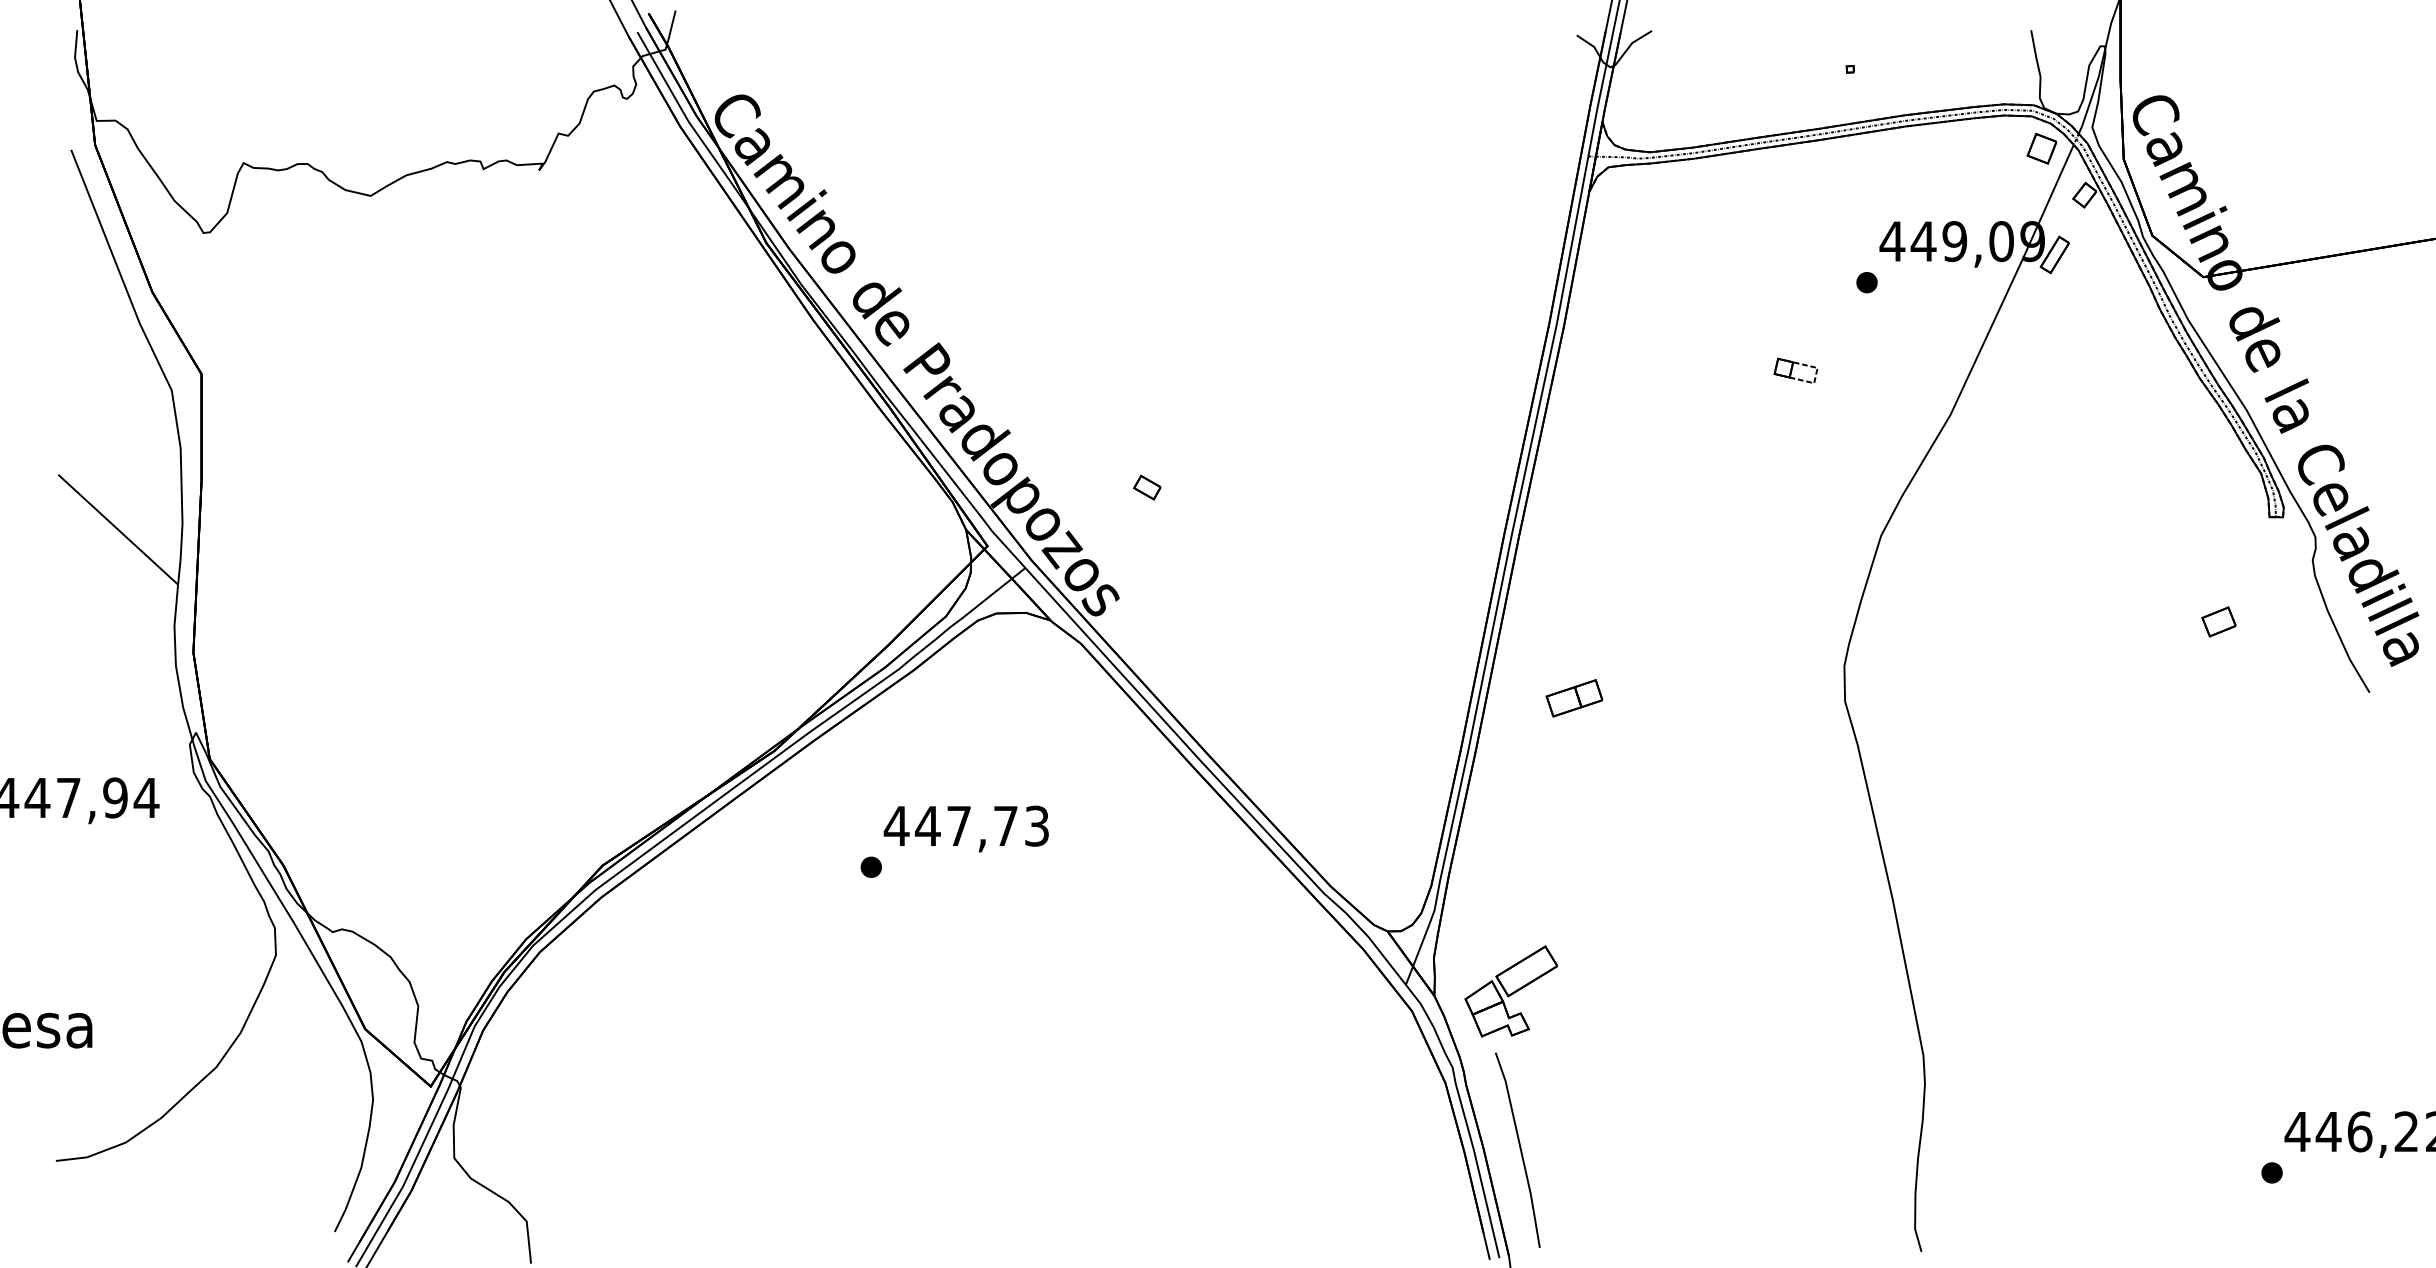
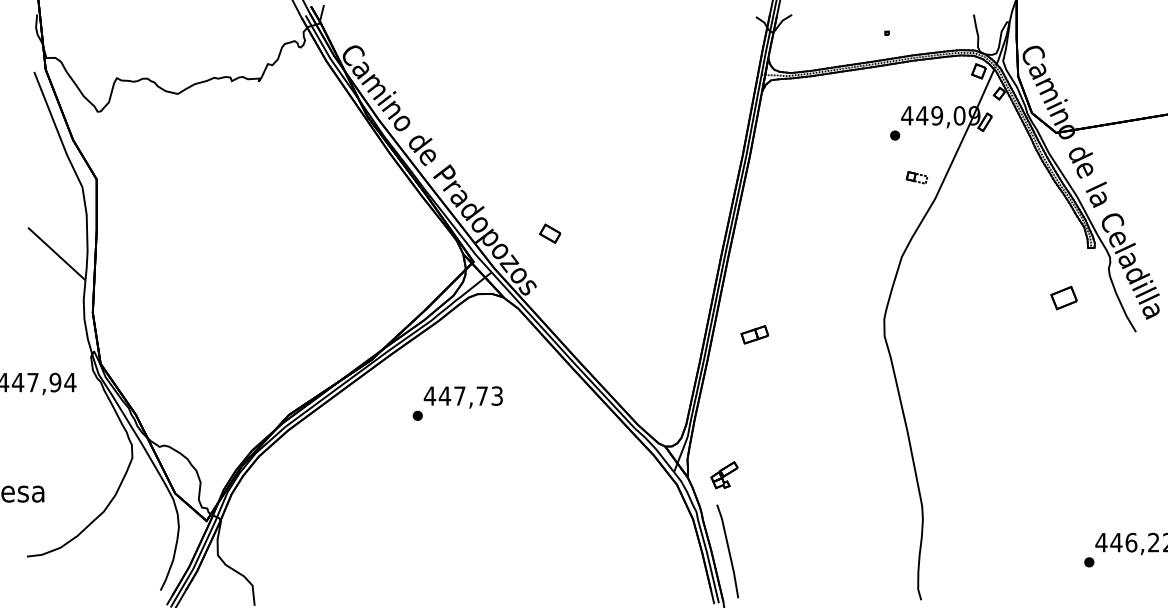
part: (1794, 370) -> (916, 177), moved
part: (1146, 486) -> (549, 233), size x1.6
part: (2218, 622) -> (1063, 298), size x1.6
part: (1511, 989) -> (724, 474), size x0.6

